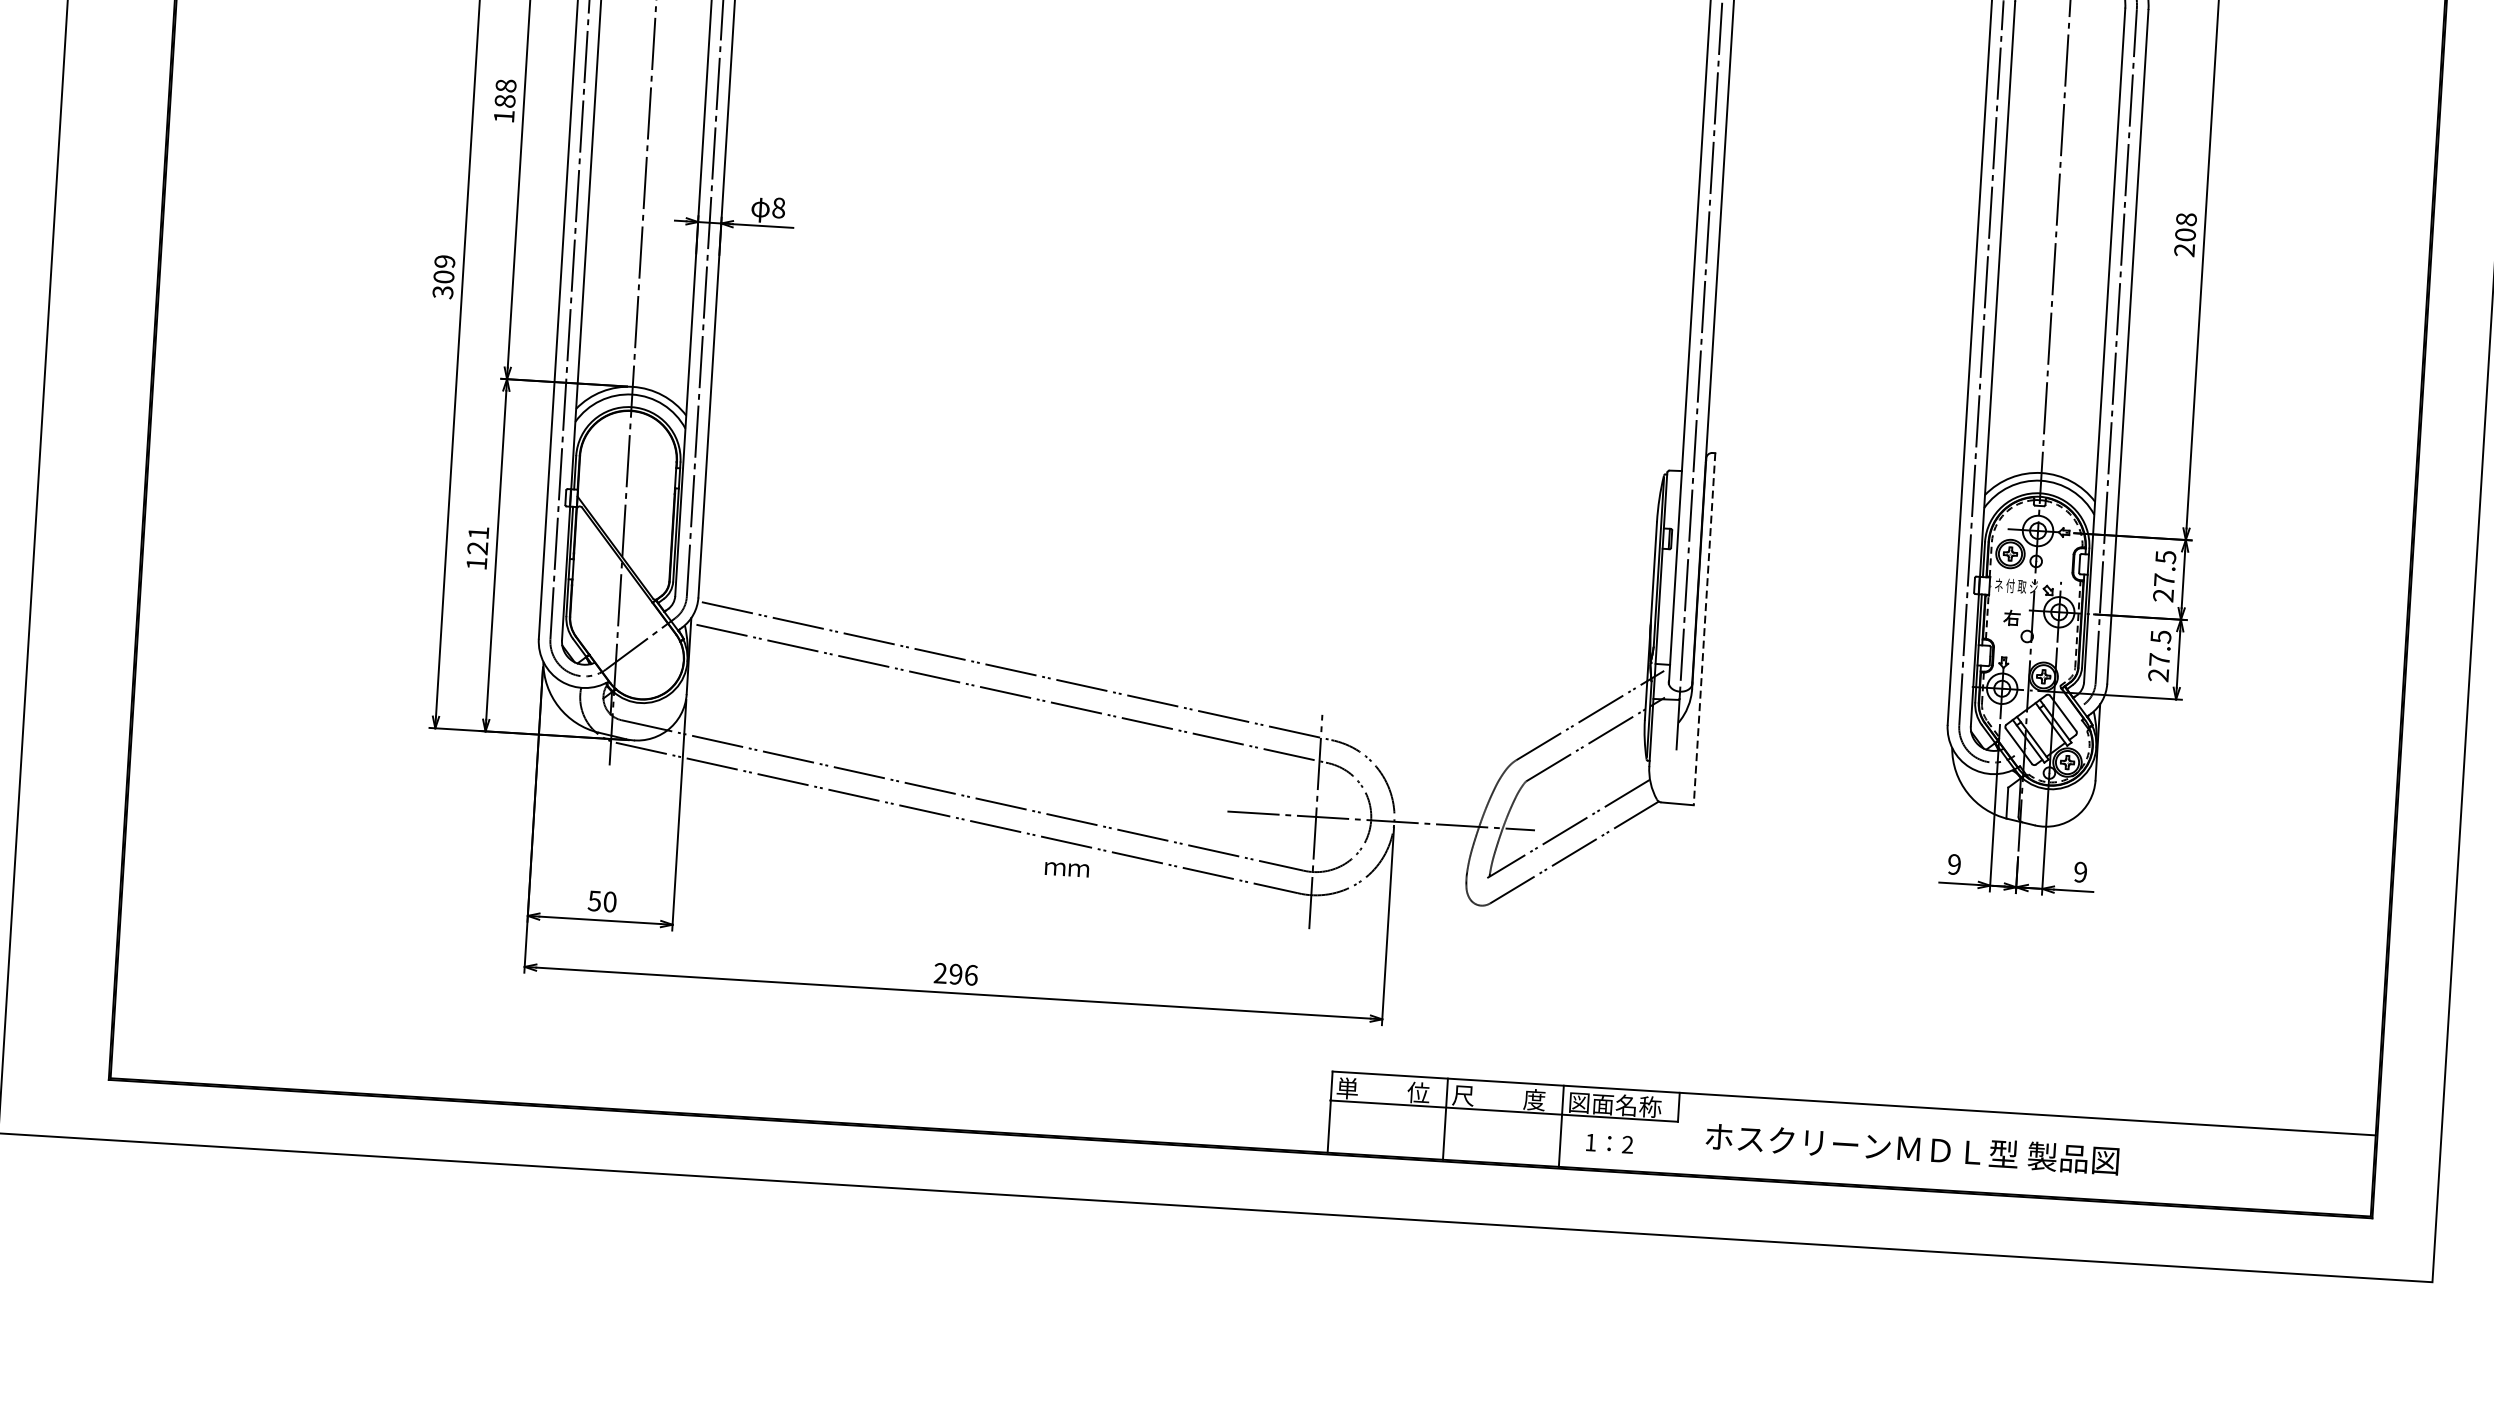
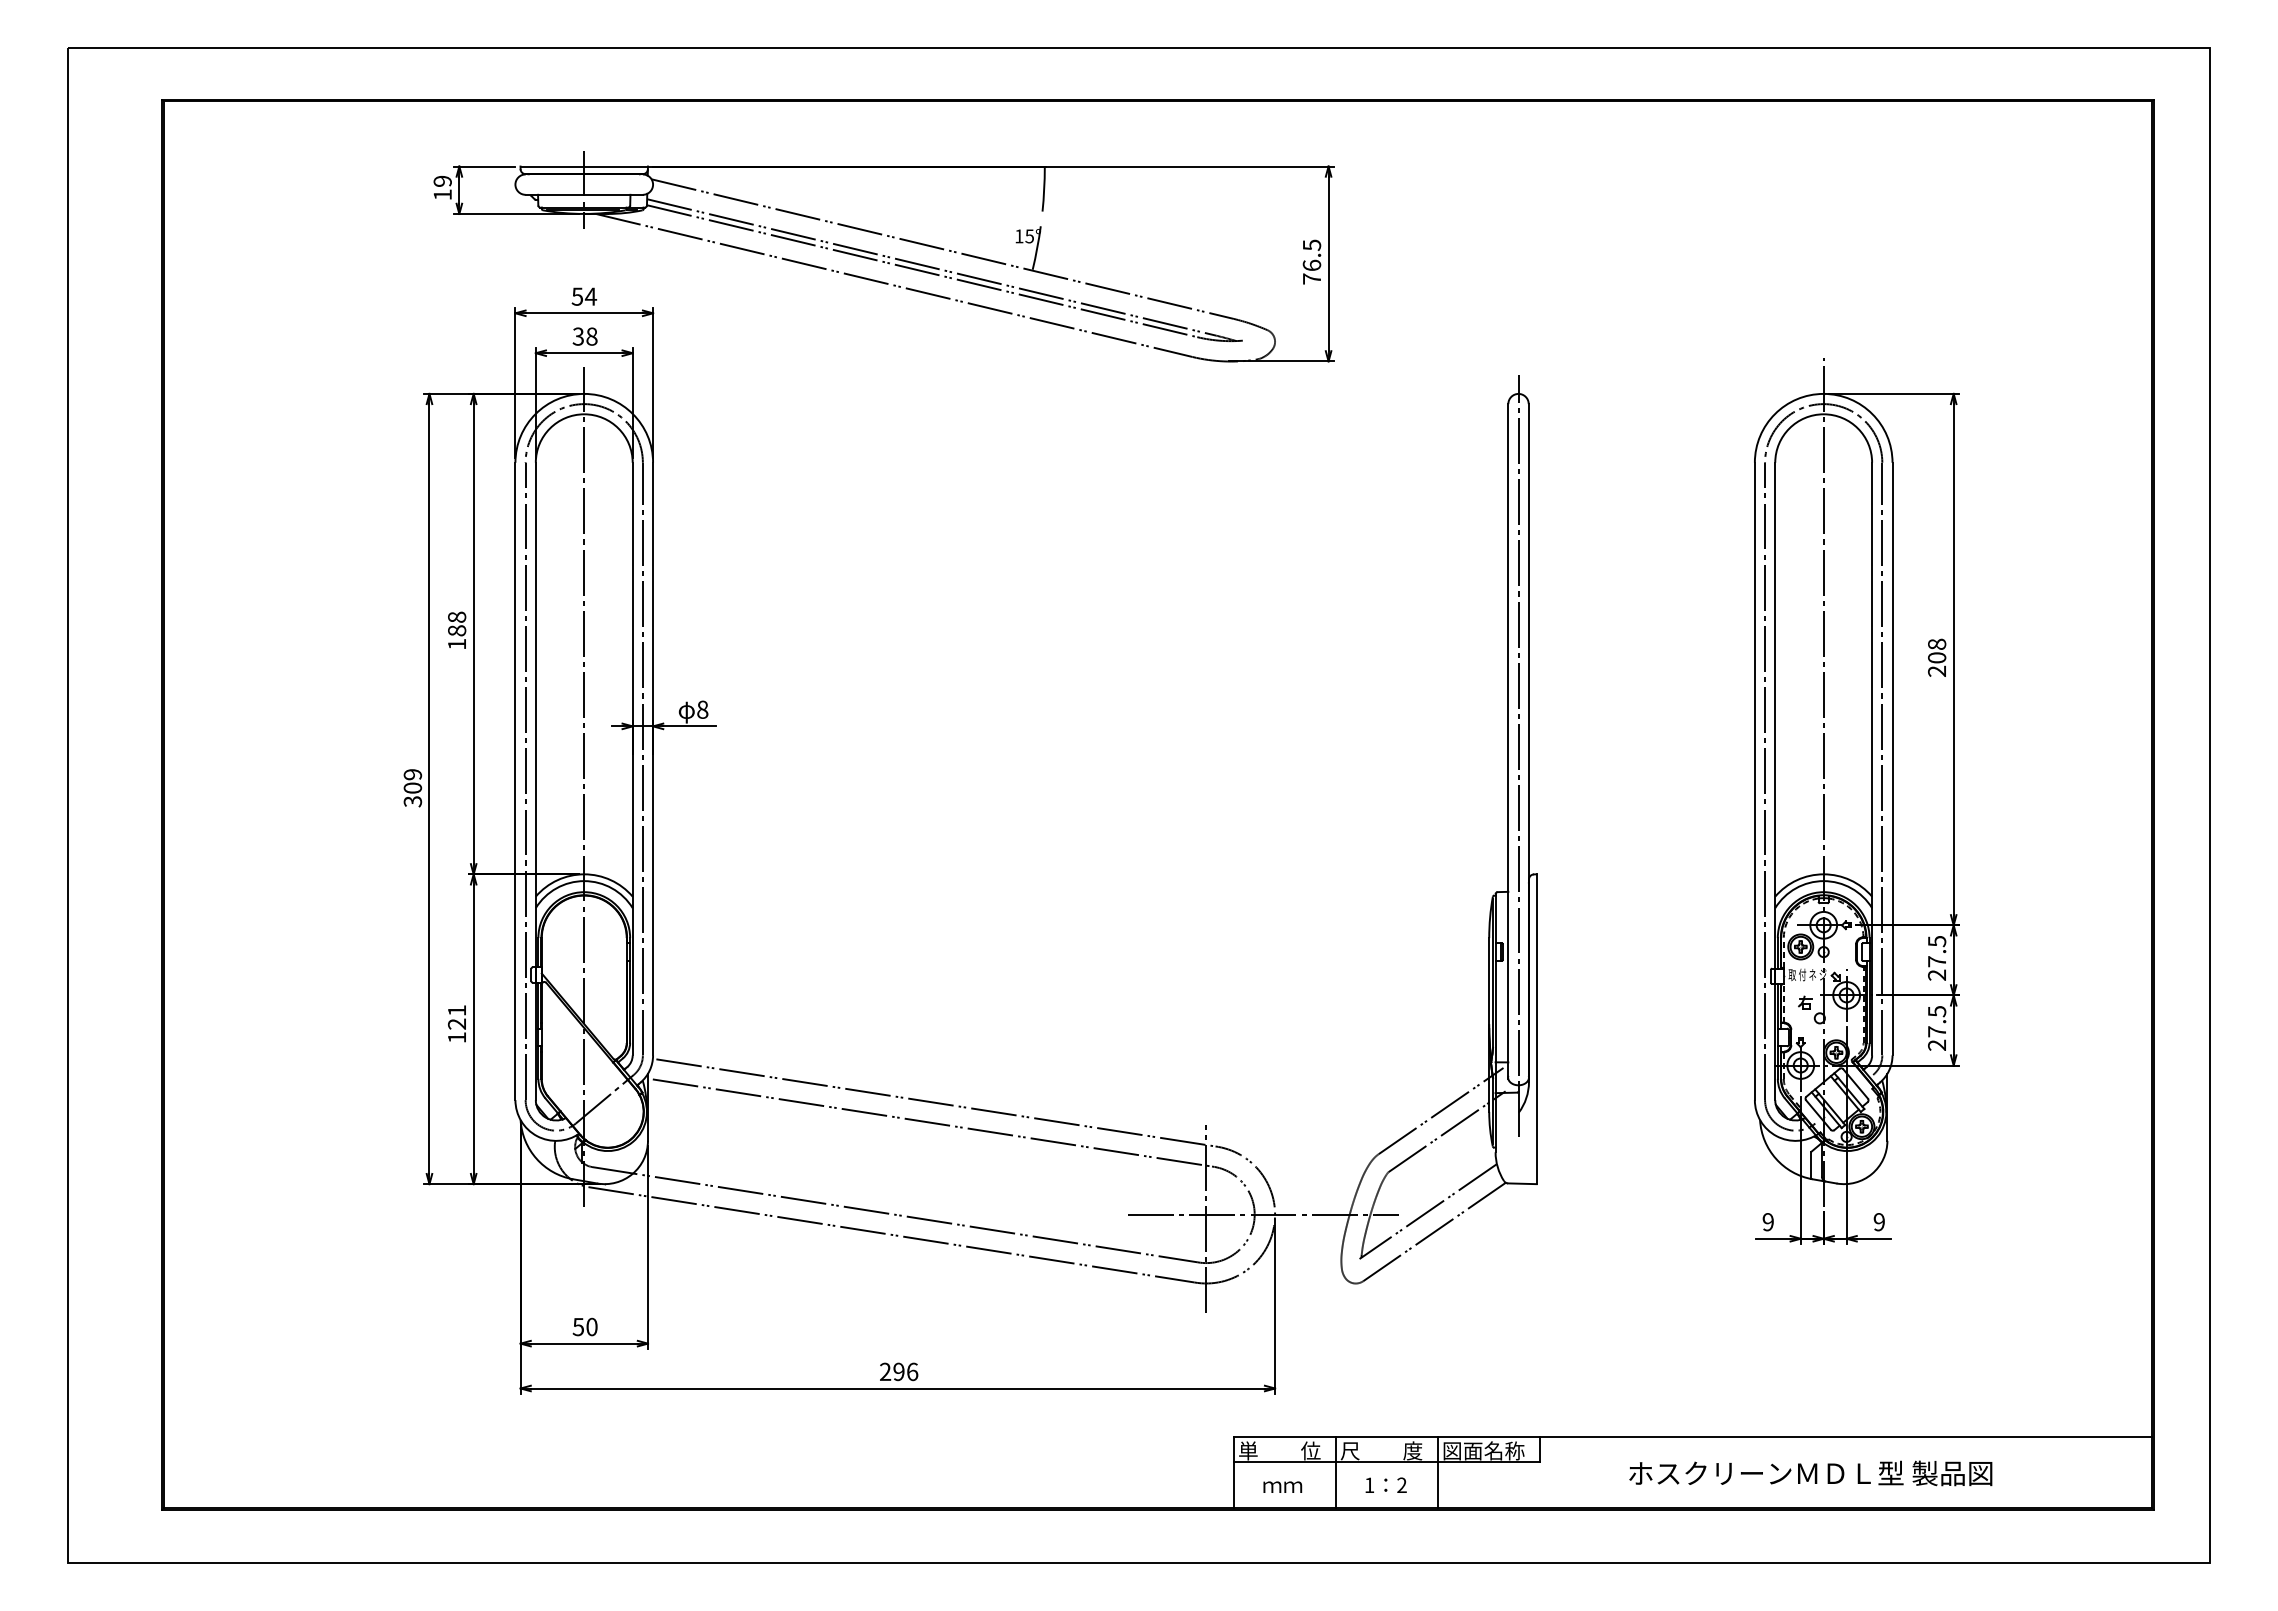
text: (1997, 585) -> (1791, 975), ネ -> 取
text: (2021, 587) -> (1812, 975), 取 -> ネ
line: (1704, 629) -> (1536, 1029), dashed -> solid
text: (1066, 868) -> (1282, 1486), moved
text: (1609, 1142) -> (1385, 1484), moved
text: (1912, 1148) -> (1810, 1473), moved

